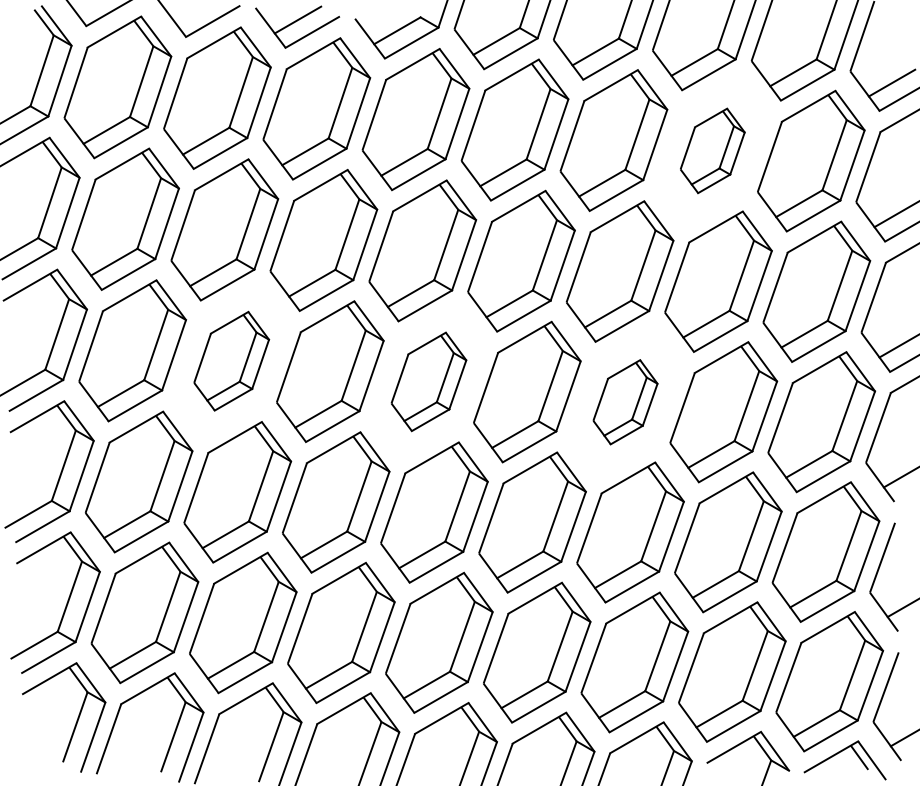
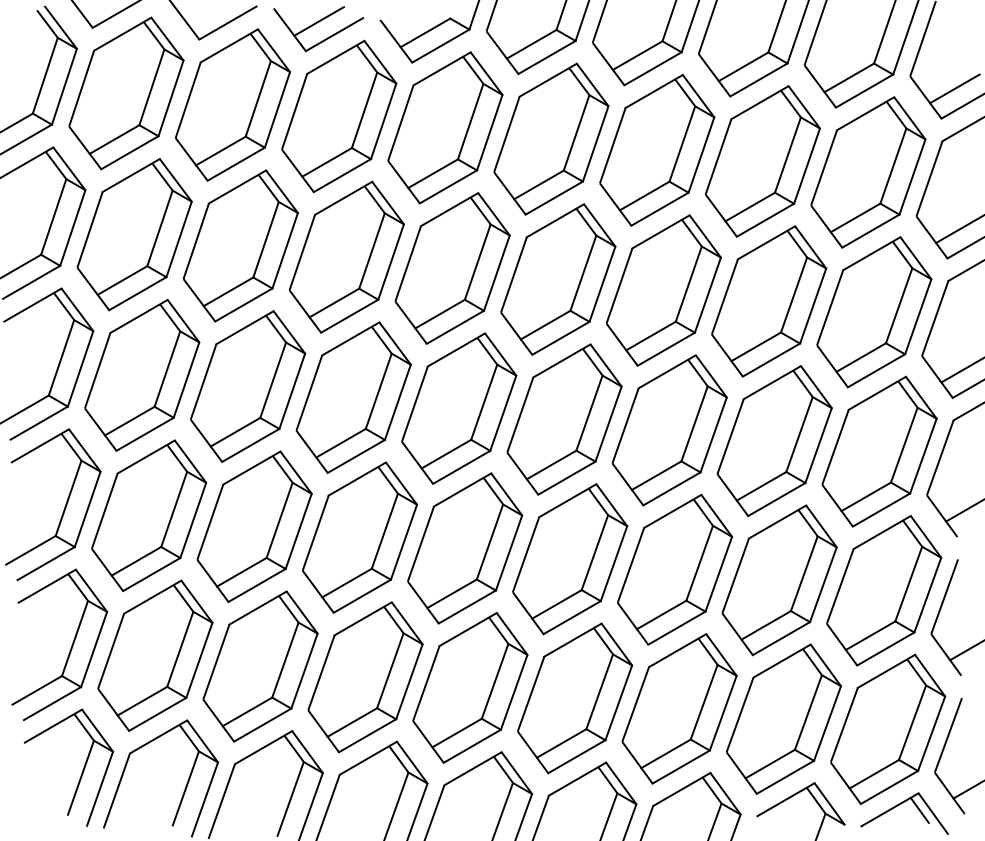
part: (712, 150) -> (762, 161), size x1.67
part: (231, 361) -> (248, 386), size x1.43
part: (429, 381) -> (459, 408), size x1.43
part: (625, 402) -> (669, 430), size x1.67

